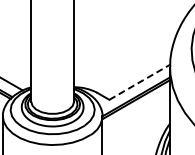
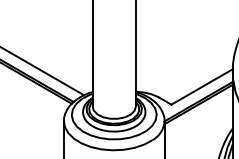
line: (140, 81) -> (202, 86), dashed -> solid

